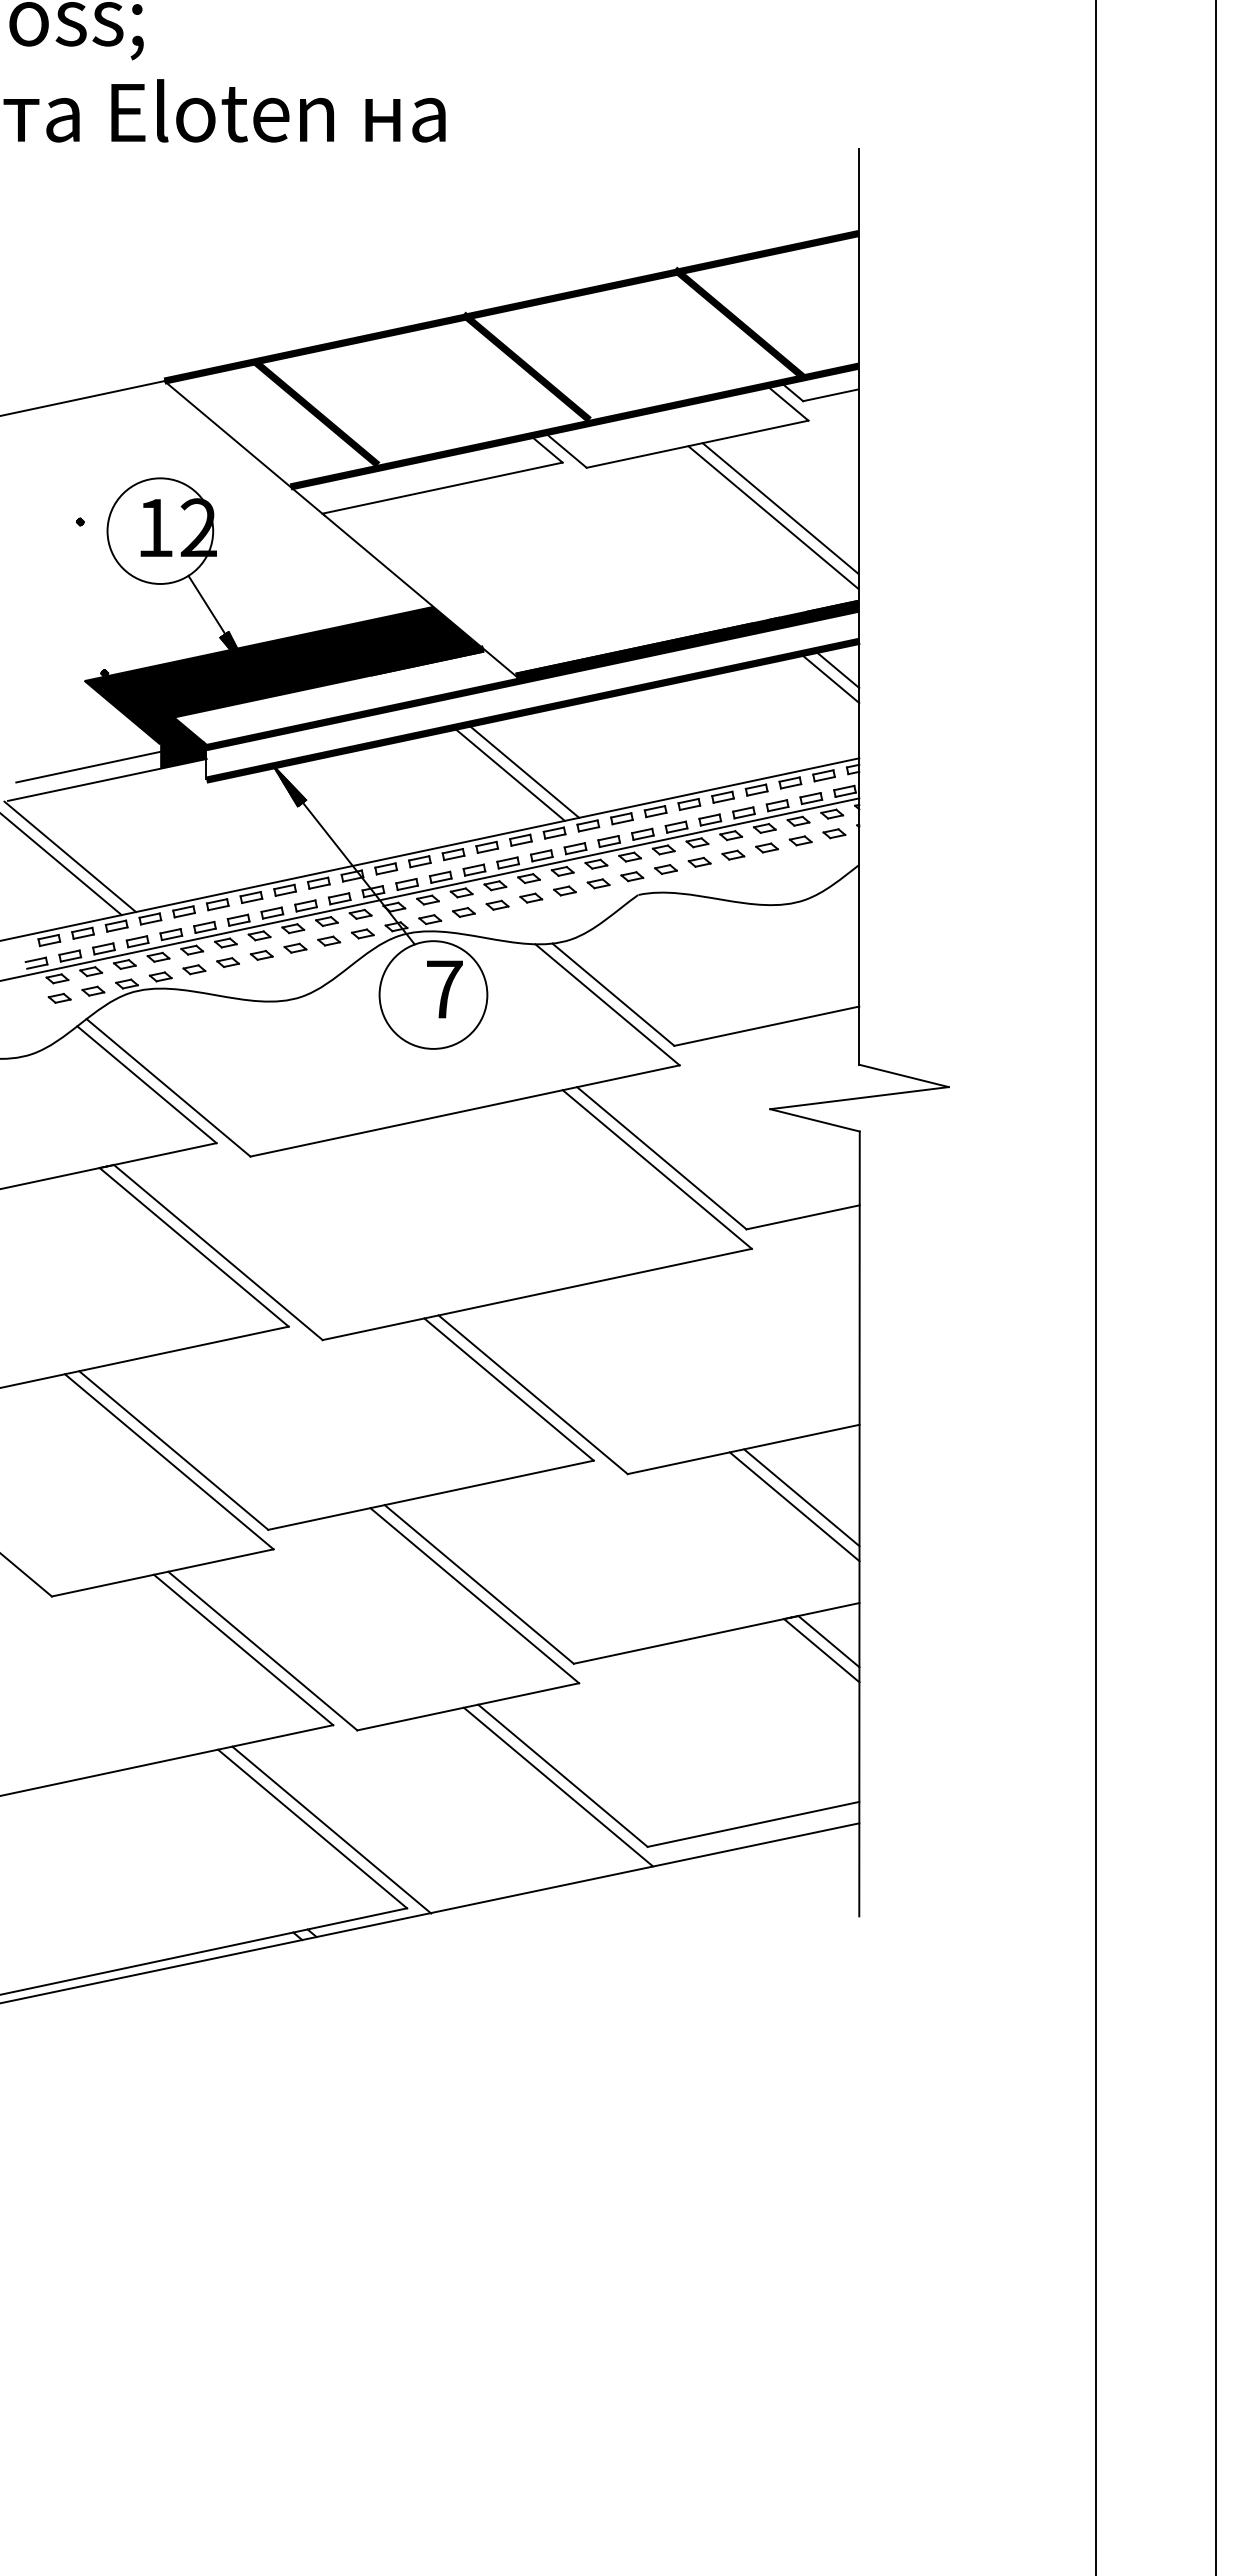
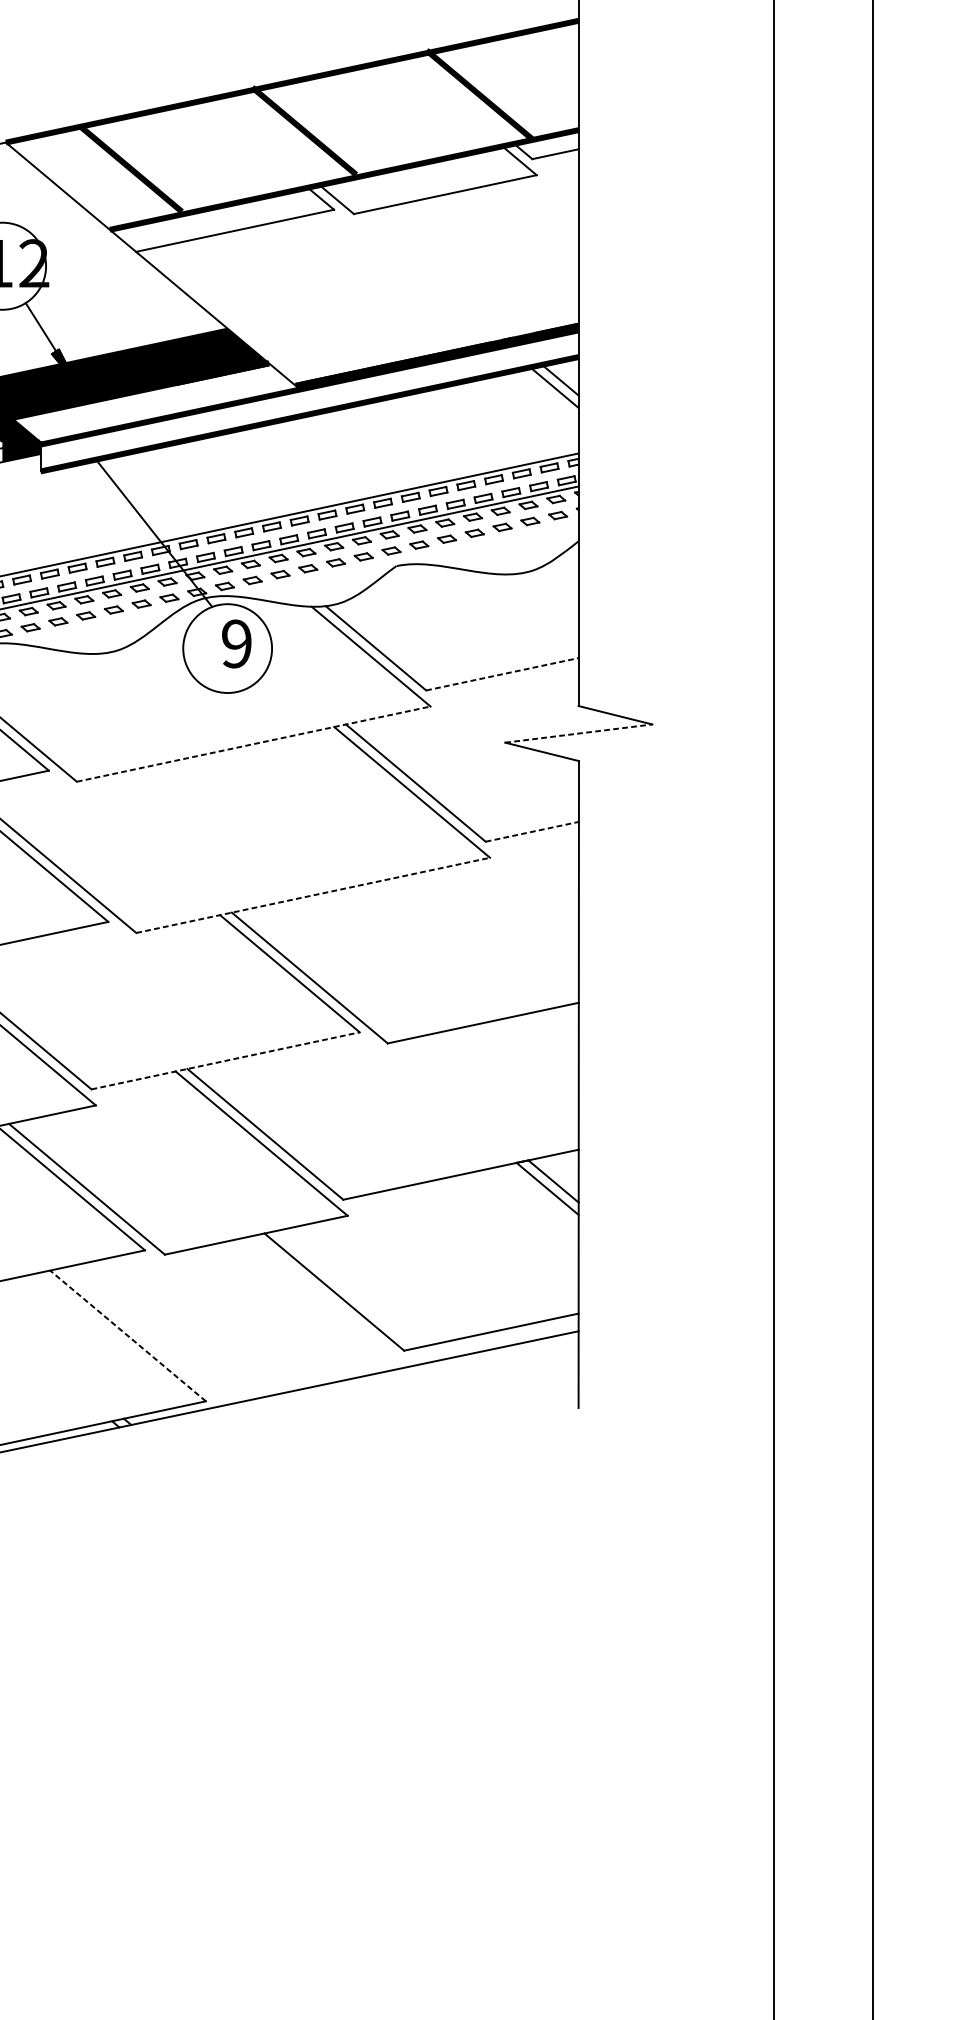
line: (780, 508) -> (513, 247), removed
line: (773, 517) -> (507, 254), removed
line: (523, 770) -> (301, 463), removed
line: (508, 773) -> (289, 465), removed
hatch: (289, 785) -> (108, 475), removed
text: (444, 989) -> (236, 644), 7 -> 9
line: (766, 1026) -> (502, 674), solid -> dashed
line: (859, 1098) -> (578, 733), solid -> dashed
line: (465, 1110) -> (254, 743), solid -> dashed
line: (803, 1217) -> (532, 831), solid -> dashed
line: (537, 1294) -> (313, 895), solid -> dashed
line: (431, 1495) -> (226, 1061), solid -> dashed
line: (801, 1497) -> (530, 1062), removed
line: (794, 1506) -> (525, 1070), removed
line: (557, 1786) -> (329, 1300), removed
line: (312, 1828) -> (127, 1335), solid -> dashed
line: (331, 1829) -> (143, 1336), removed

